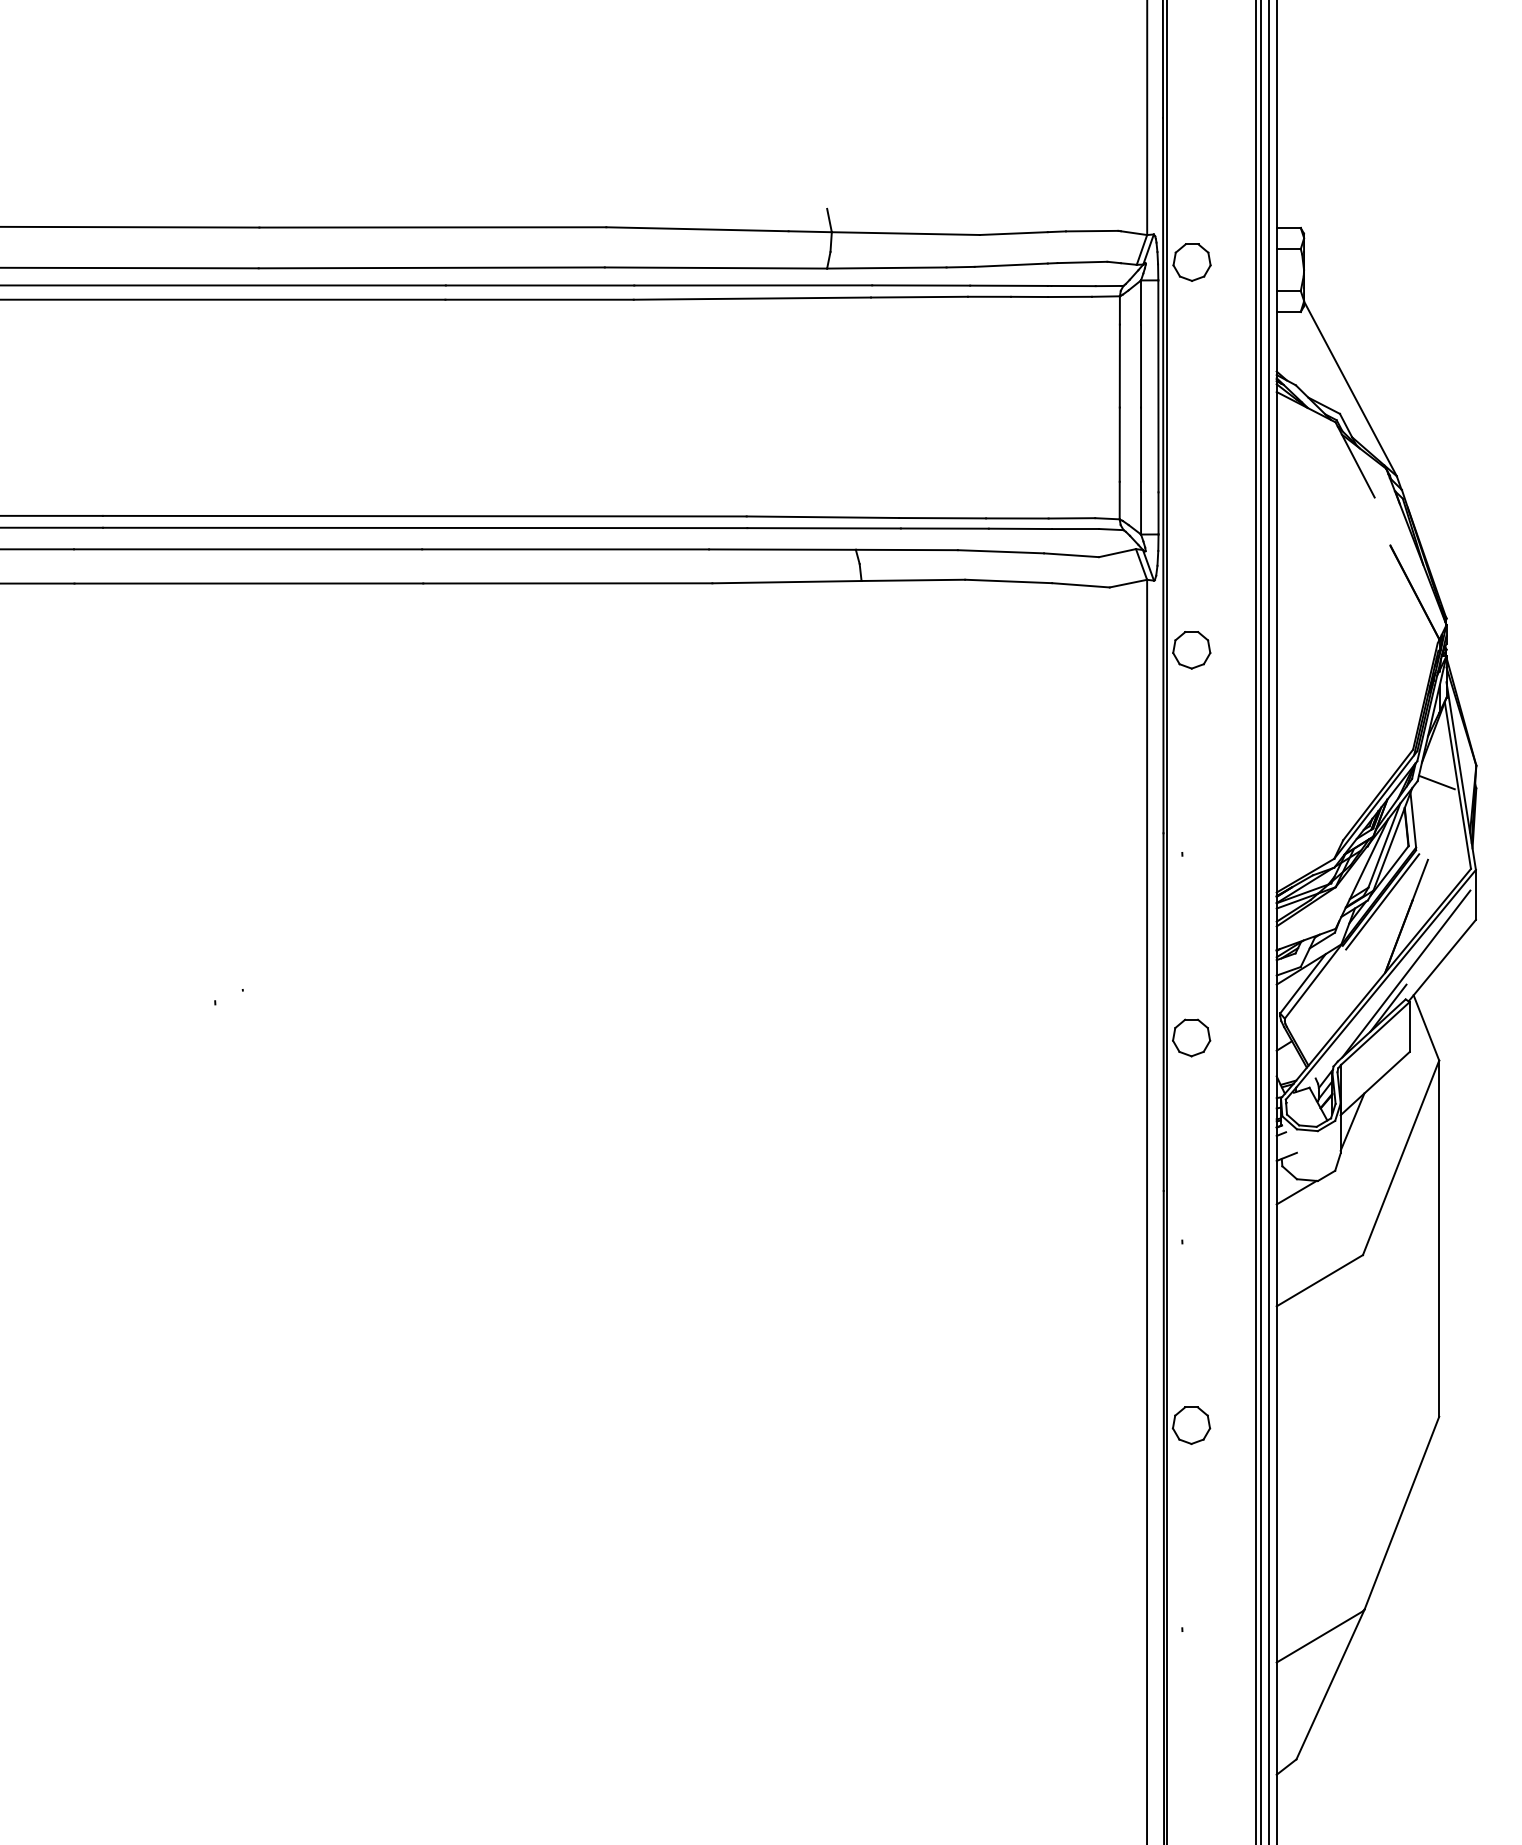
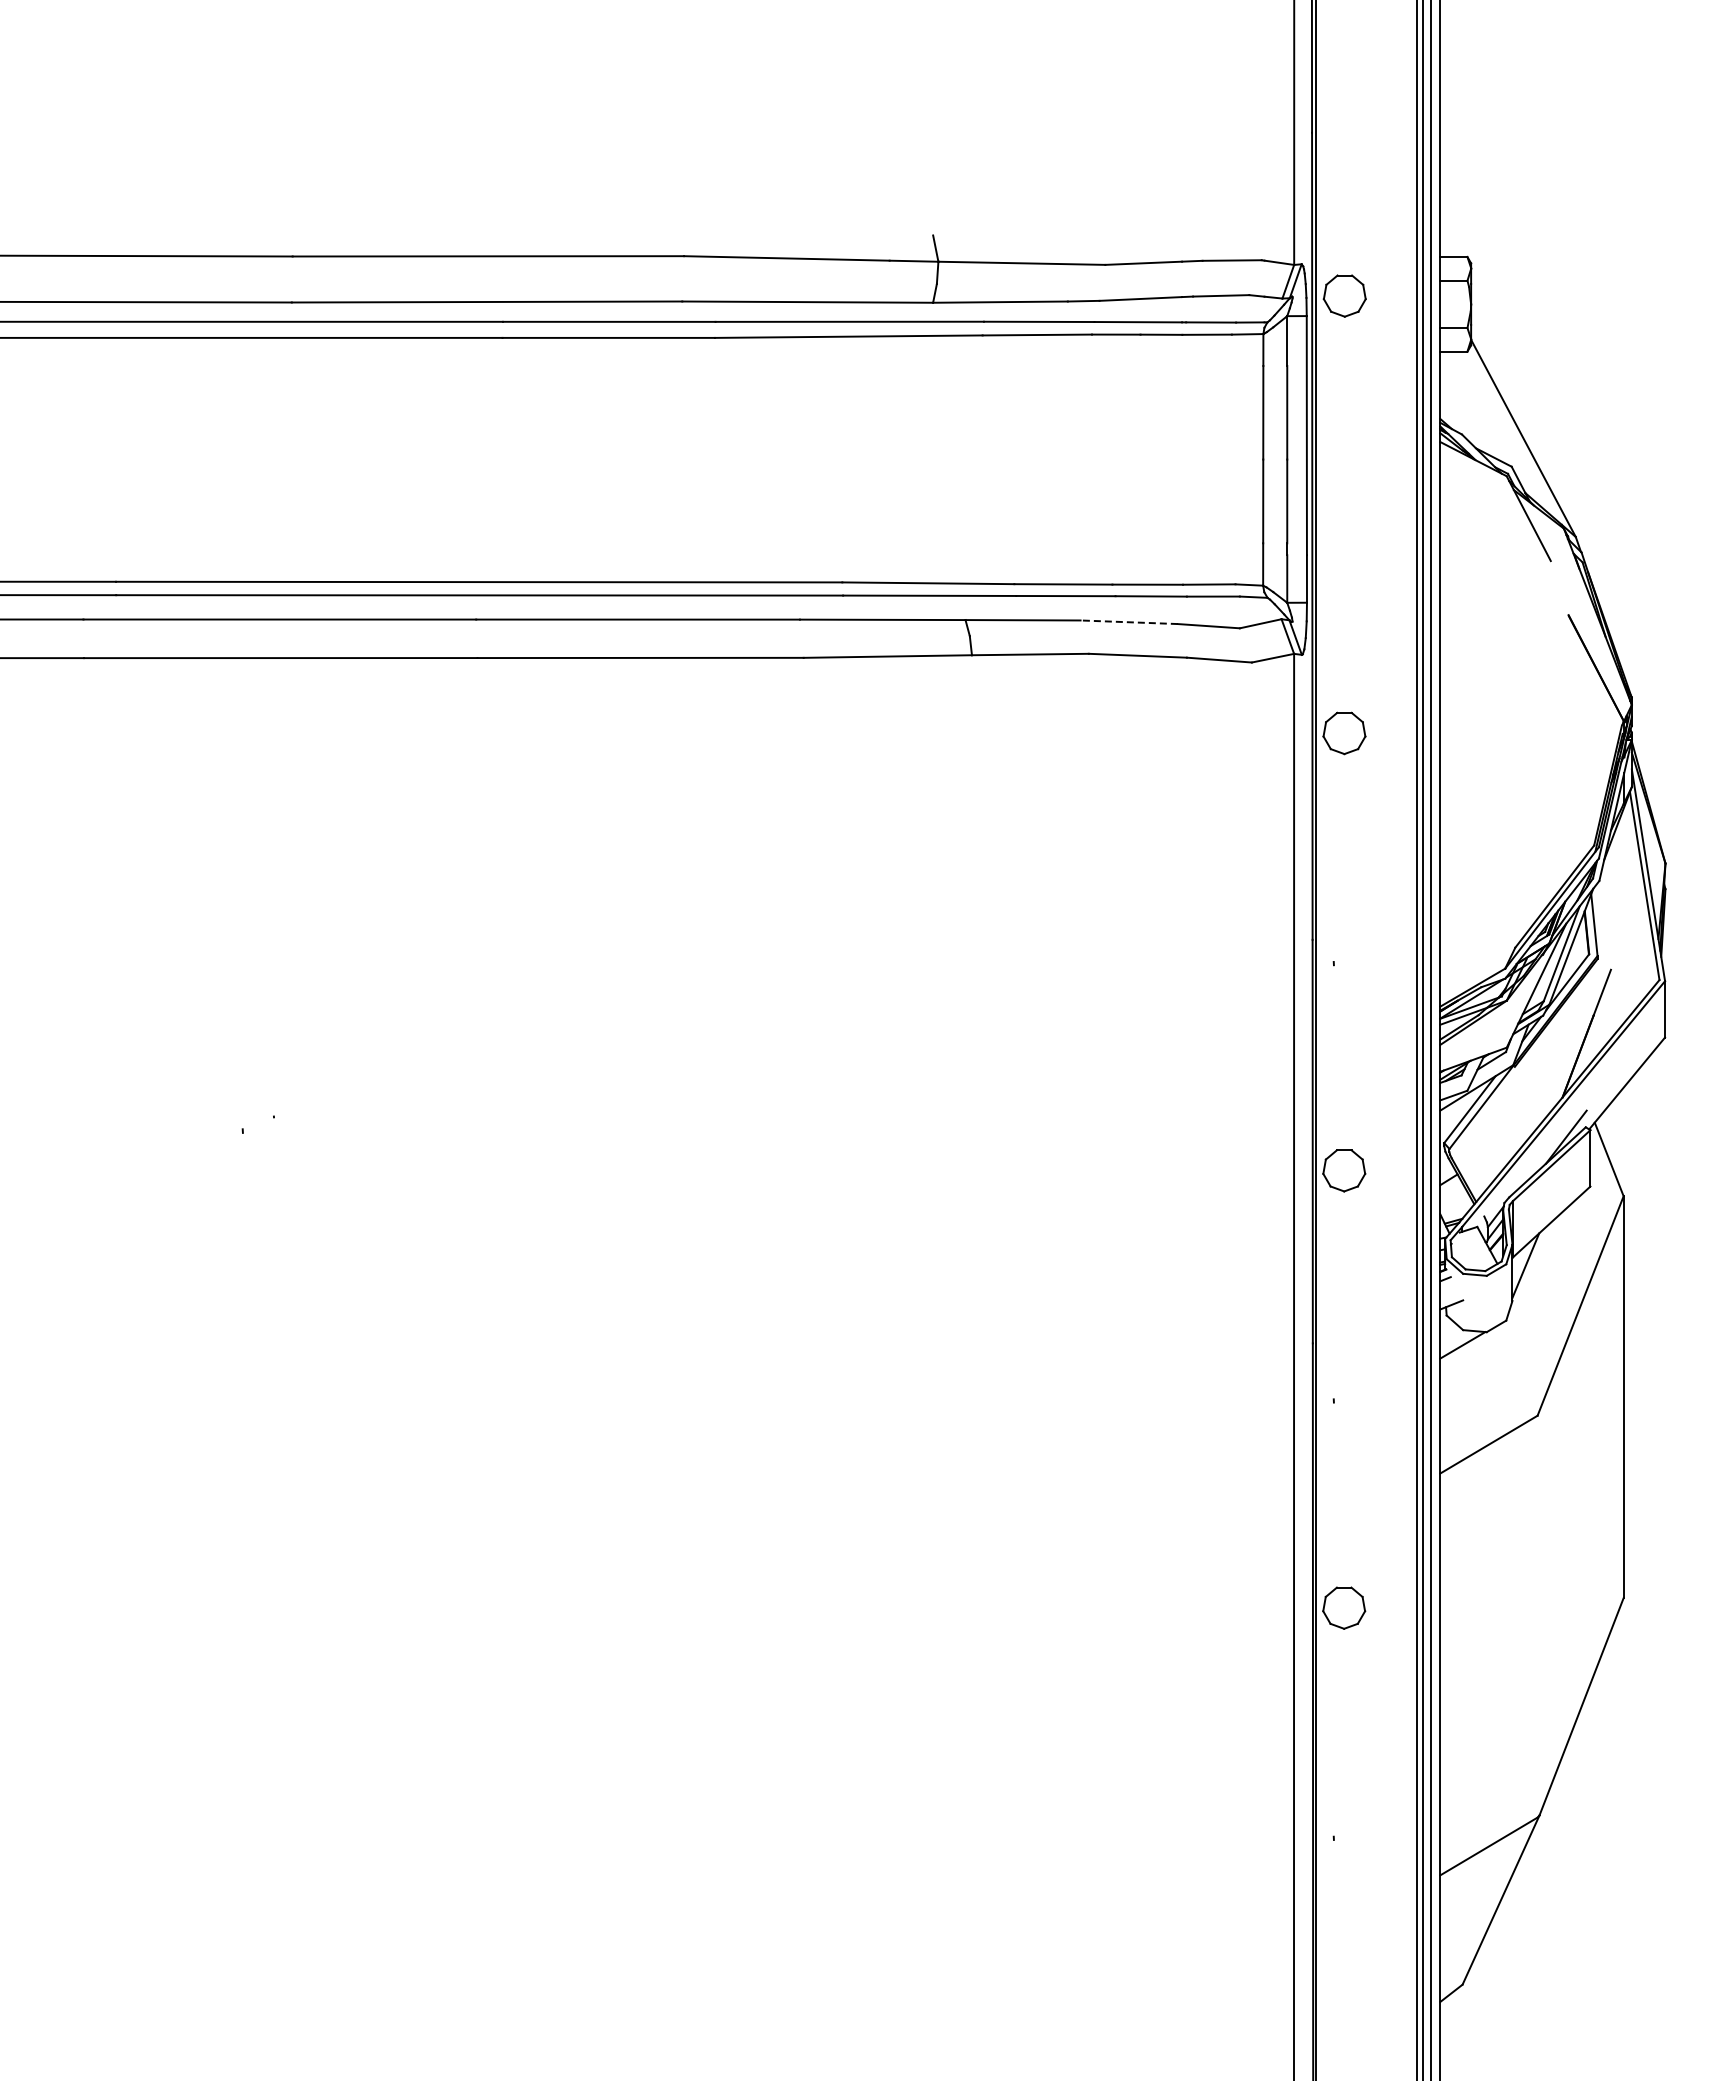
line: (1001, 551) -> (1129, 622), solid -> dashed
line: (1436, 782) -> (1620, 882), removed
line: (1382, 901) -> (1559, 1016), removed
line: (1406, 973) -> (1586, 1098), removed

